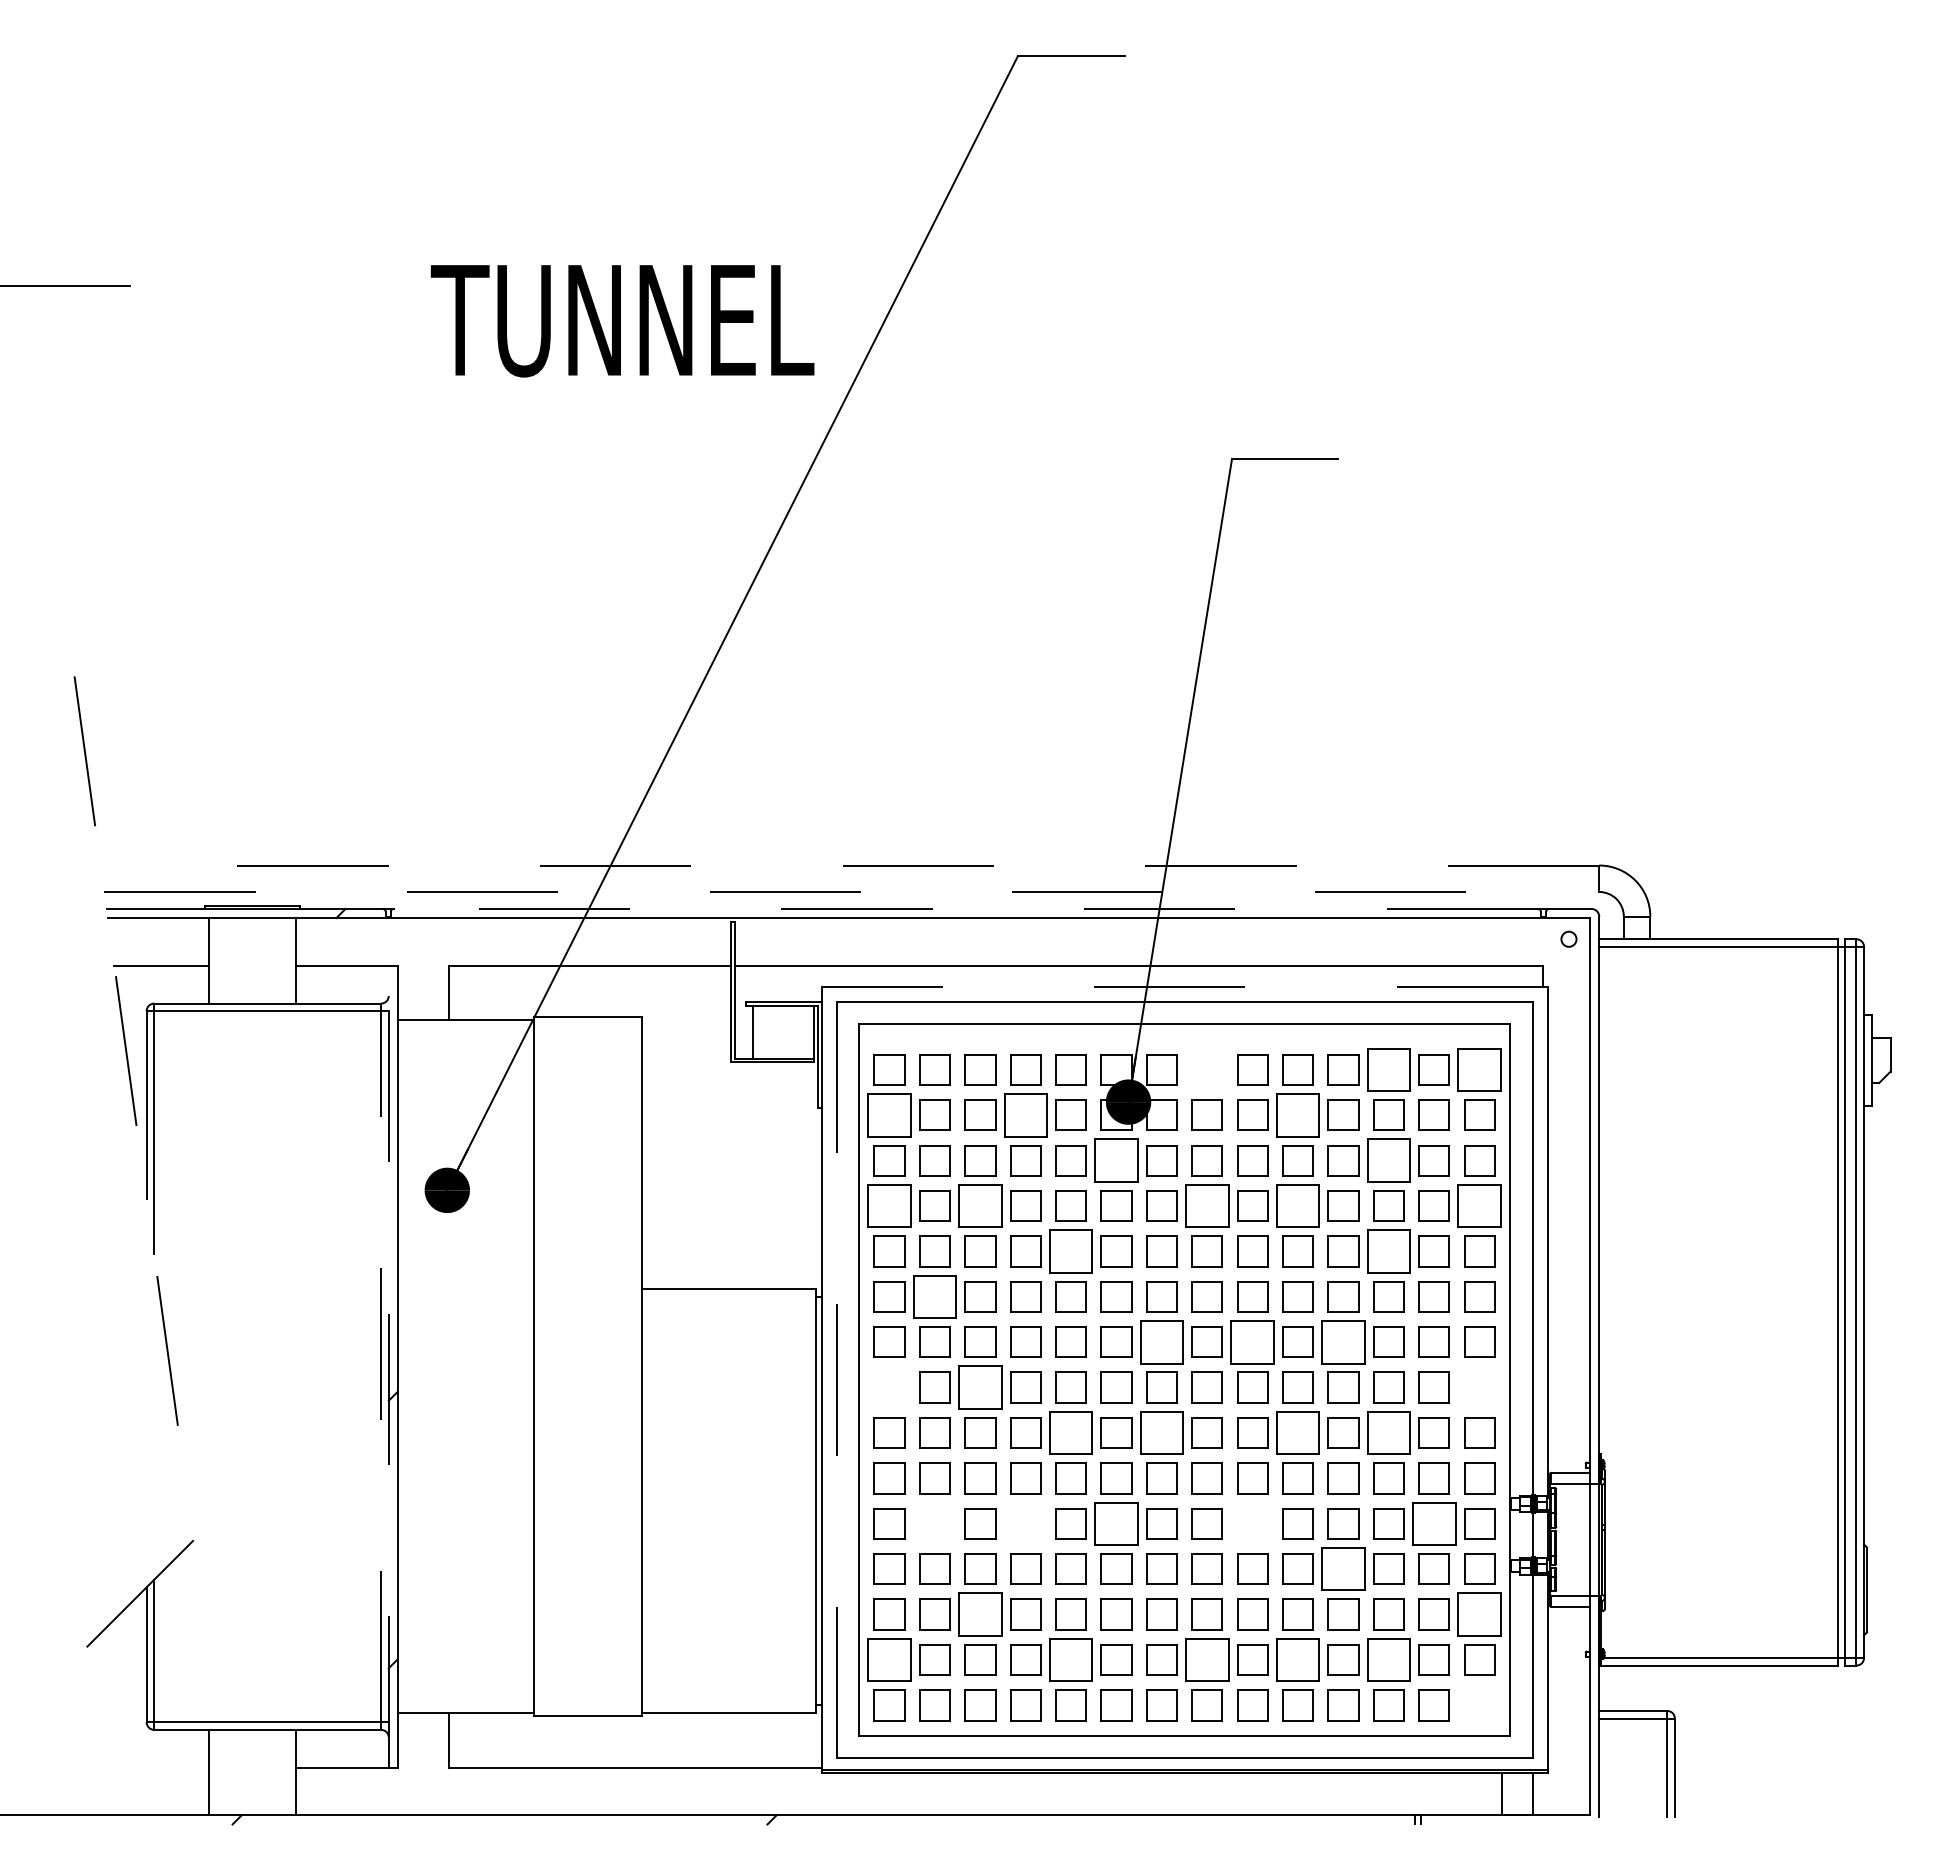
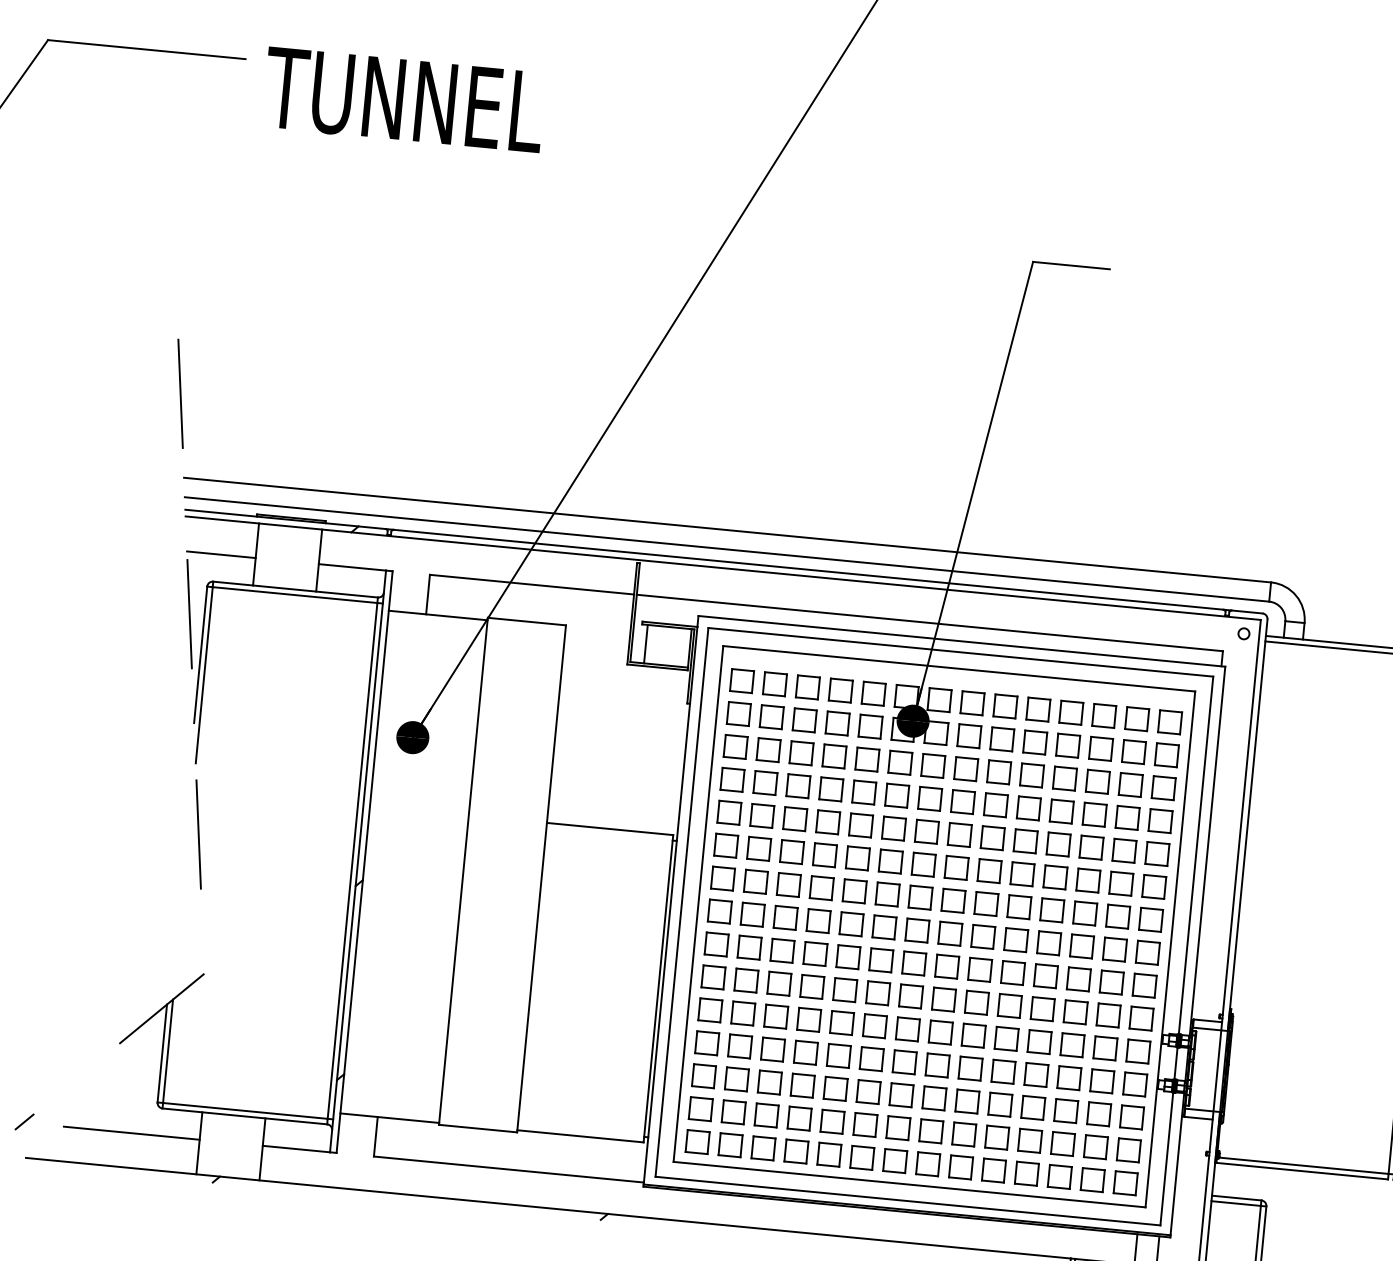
text: (622, 321) -> (404, 100), moved
line: (849, 865) -> (727, 530), dashed -> solid
line: (852, 892) -> (727, 549), dashed -> solid
line: (965, 909) -> (808, 570), dashed -> solid
line: (1184, 986) -> (961, 641), dashed -> solid
part: (1206, 1069) -> (971, 702), added
part: (1388, 1069) -> (1103, 715), size x0.71
part: (1479, 1069) -> (1169, 722), size x0.71
part: (889, 1114) -> (738, 713), size x0.71
part: (1025, 1114) -> (837, 722), size x0.71
part: (1297, 1114) -> (1034, 741), size x0.71
part: (1116, 1160) -> (900, 762), size x0.71
part: (1388, 1160) -> (1097, 781), size x0.71
part: (889, 1205) -> (732, 779), size x0.71
part: (980, 1205) -> (798, 785), size x0.71
part: (1206, 1205) -> (962, 801), size x0.71
part: (1297, 1205) -> (1028, 807), size x0.71
part: (1479, 1205) -> (1160, 820), size x0.71
part: (1070, 1251) -> (860, 825), size x0.71
part: (1388, 1251) -> (1091, 847), size x0.71
part: (934, 1296) -> (758, 848), size x0.71
part: (1161, 1341) -> (920, 897), size x0.71
part: (1252, 1341) -> (986, 903), size x0.71
part: (1343, 1341) -> (1052, 909), size x0.71
line: (381, 1366) -> (352, 860), dashed -> solid
line: (388, 1366) -> (357, 861), dashed -> solid
line: (836, 1380) -> (681, 902), dashed -> solid
part: (889, 1387) -> (719, 911), added
part: (980, 1387) -> (785, 917), size x0.71
part: (1479, 1387) -> (1147, 952), added
part: (1070, 1432) -> (847, 956), size x0.71
part: (1161, 1432) -> (913, 963), size x0.71
part: (1297, 1432) -> (1012, 972), size x0.71
part: (1388, 1432) -> (1078, 978), size x0.71
part: (934, 1523) -> (742, 1013), added
part: (1025, 1523) -> (808, 1019), added
part: (1116, 1523) -> (874, 1025), size x0.71
part: (1252, 1523) -> (973, 1035), added
part: (1433, 1523) -> (1104, 1048), size x0.71
part: (1343, 1568) -> (1036, 1074), size x0.71
part: (980, 1614) -> (769, 1082), size x0.71
part: (1479, 1614) -> (1131, 1117), size x0.71
part: (889, 1659) -> (700, 1108), size x0.71
part: (1070, 1659) -> (832, 1121), size x0.71
part: (1206, 1659) -> (930, 1130), size x0.71
part: (1297, 1659) -> (996, 1137), size x0.71
part: (1388, 1659) -> (1062, 1143), size x0.71
part: (1479, 1705) -> (1125, 1183), added
line: (115, 1767) -> (131, 1133), added

